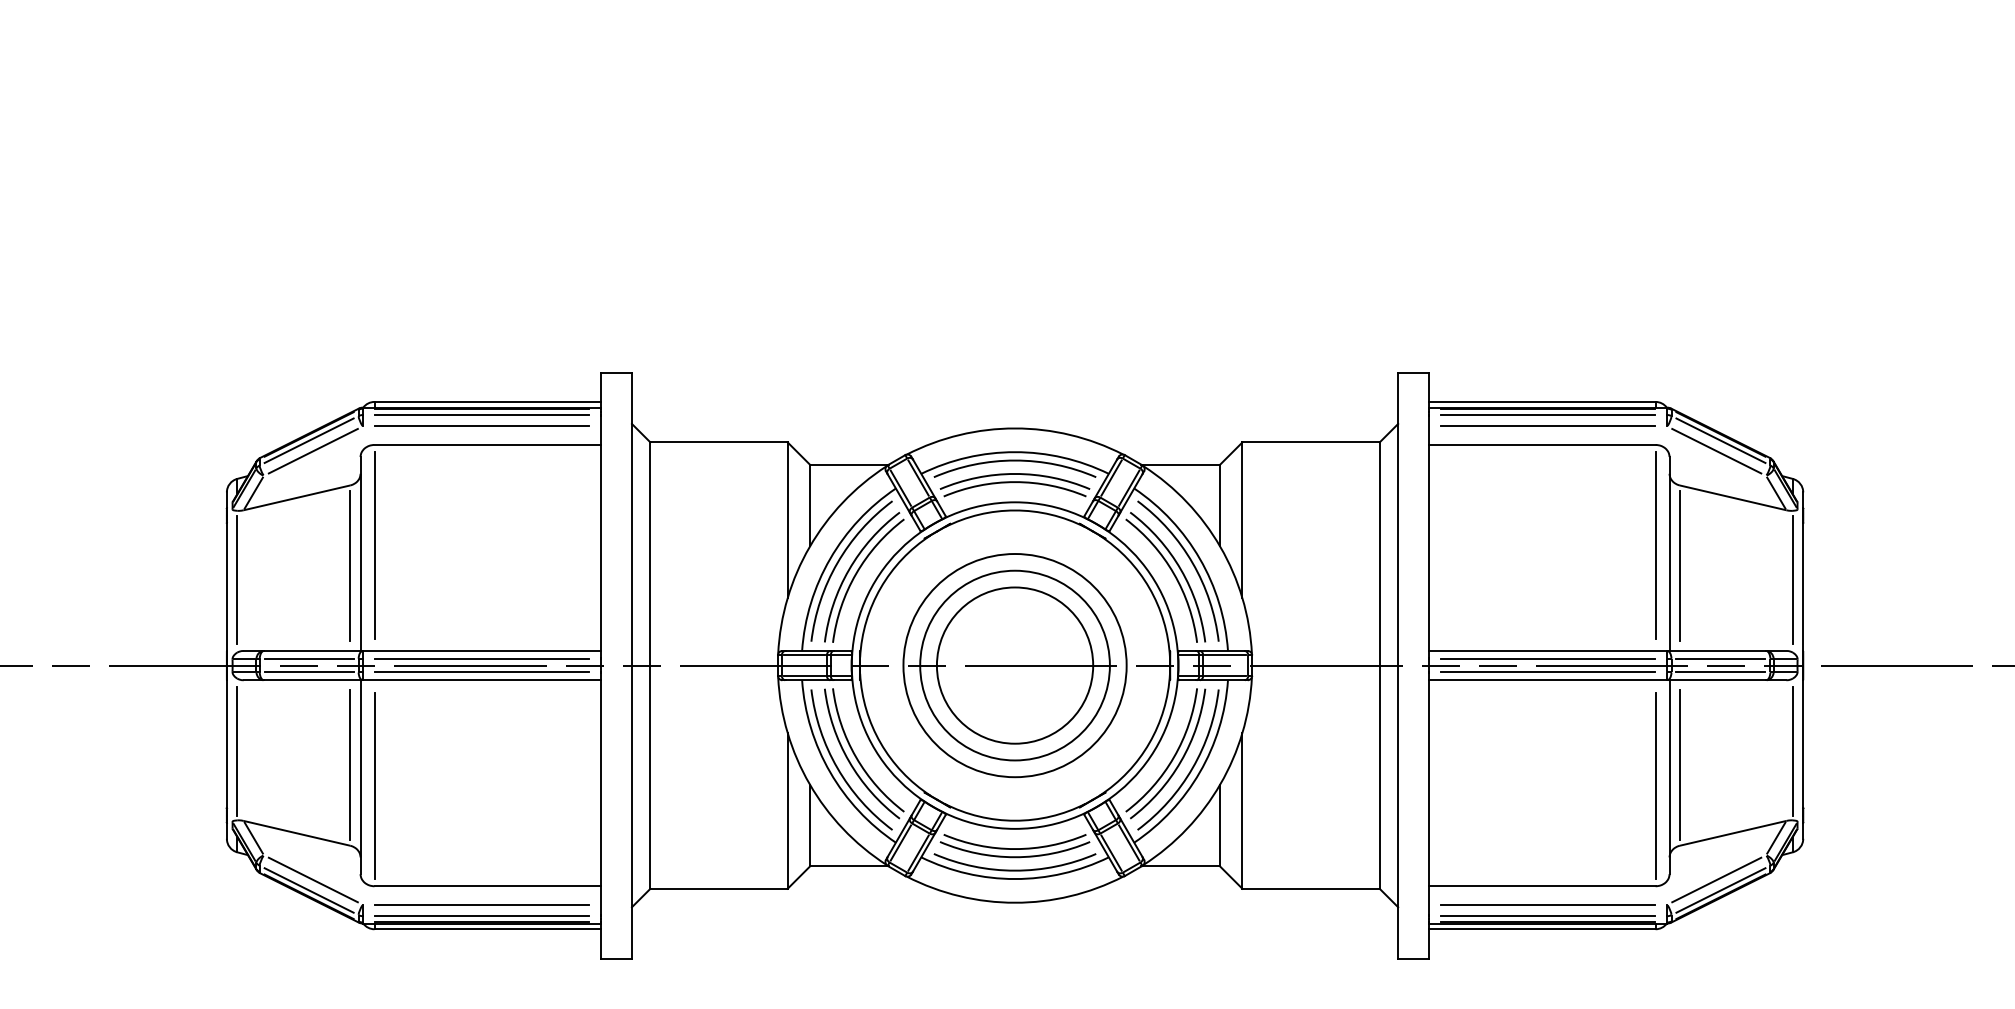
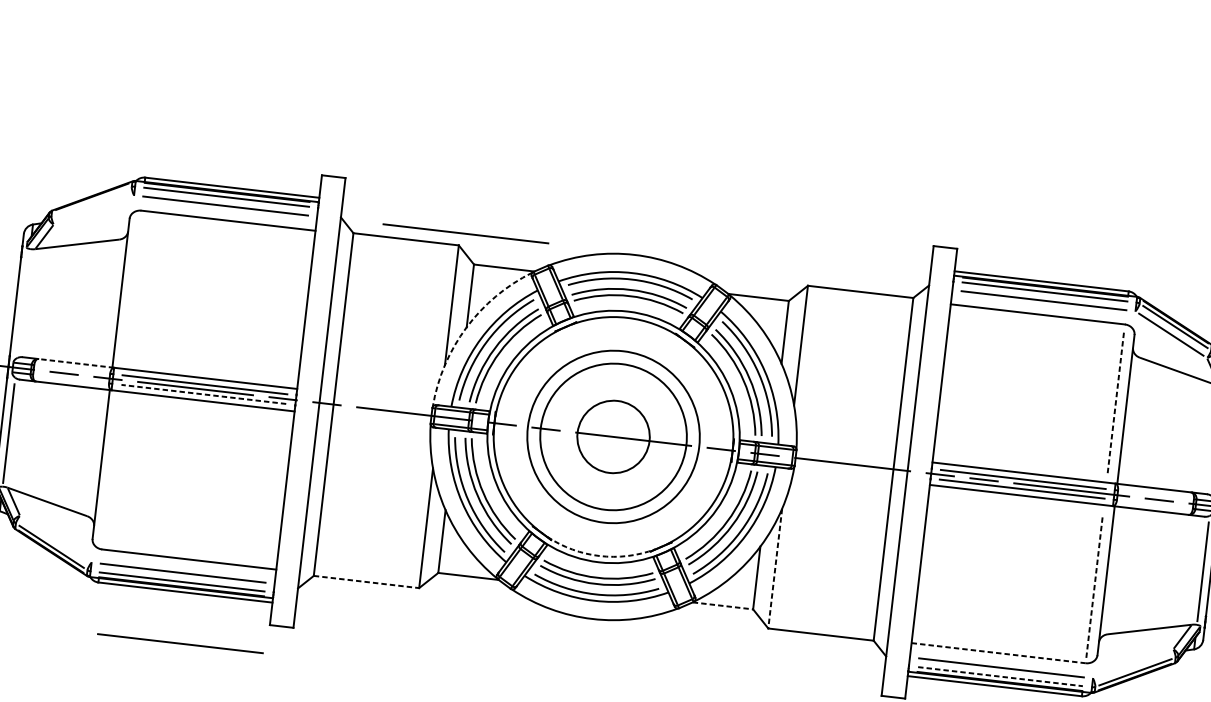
line: (794, 425) -> (465, 233), added
line: (308, 440) -> (91, 201), removed
line: (312, 450) -> (93, 209), removed
line: (374, 544) -> (132, 287), removed
line: (1655, 544) -> (1115, 400), solid -> dashed
arc: (809, 547) -> (466, 328), solid -> dashed
line: (350, 566) -> (112, 301), removed
line: (1679, 566) -> (1132, 419), removed
line: (237, 579) -> (24, 301), removed
line: (312, 650) -> (75, 362), solid -> dashed
line: (308, 659) -> (71, 369), removed
line: (1720, 659) -> (1155, 494), removed
circle: (1014, 665) -> (613, 436), size x0.6
line: (308, 671) -> (70, 378), removed
line: (481, 671) -> (203, 394), solid -> dashed
line: (1720, 671) -> (1154, 504), removed
line: (350, 765) -> (94, 454), removed
line: (1679, 765) -> (1114, 572), removed
line: (374, 785) -> (111, 472), removed
line: (1655, 785) -> (1094, 585), solid -> dashed
line: (1242, 810) -> (775, 568), solid -> dashed
arc: (1015, 820) -> (600, 555), solid -> dashed
line: (1181, 866) -> (723, 605), solid -> dashed
line: (312, 879) -> (55, 538), removed
line: (1716, 879) -> (1133, 663), removed
line: (1542, 886) -> (998, 653), solid -> dashed
line: (719, 888) -> (366, 581), solid -> dashed
line: (1548, 916) -> (1000, 676), solid -> dashed
line: (488, 995) -> (180, 643), added

